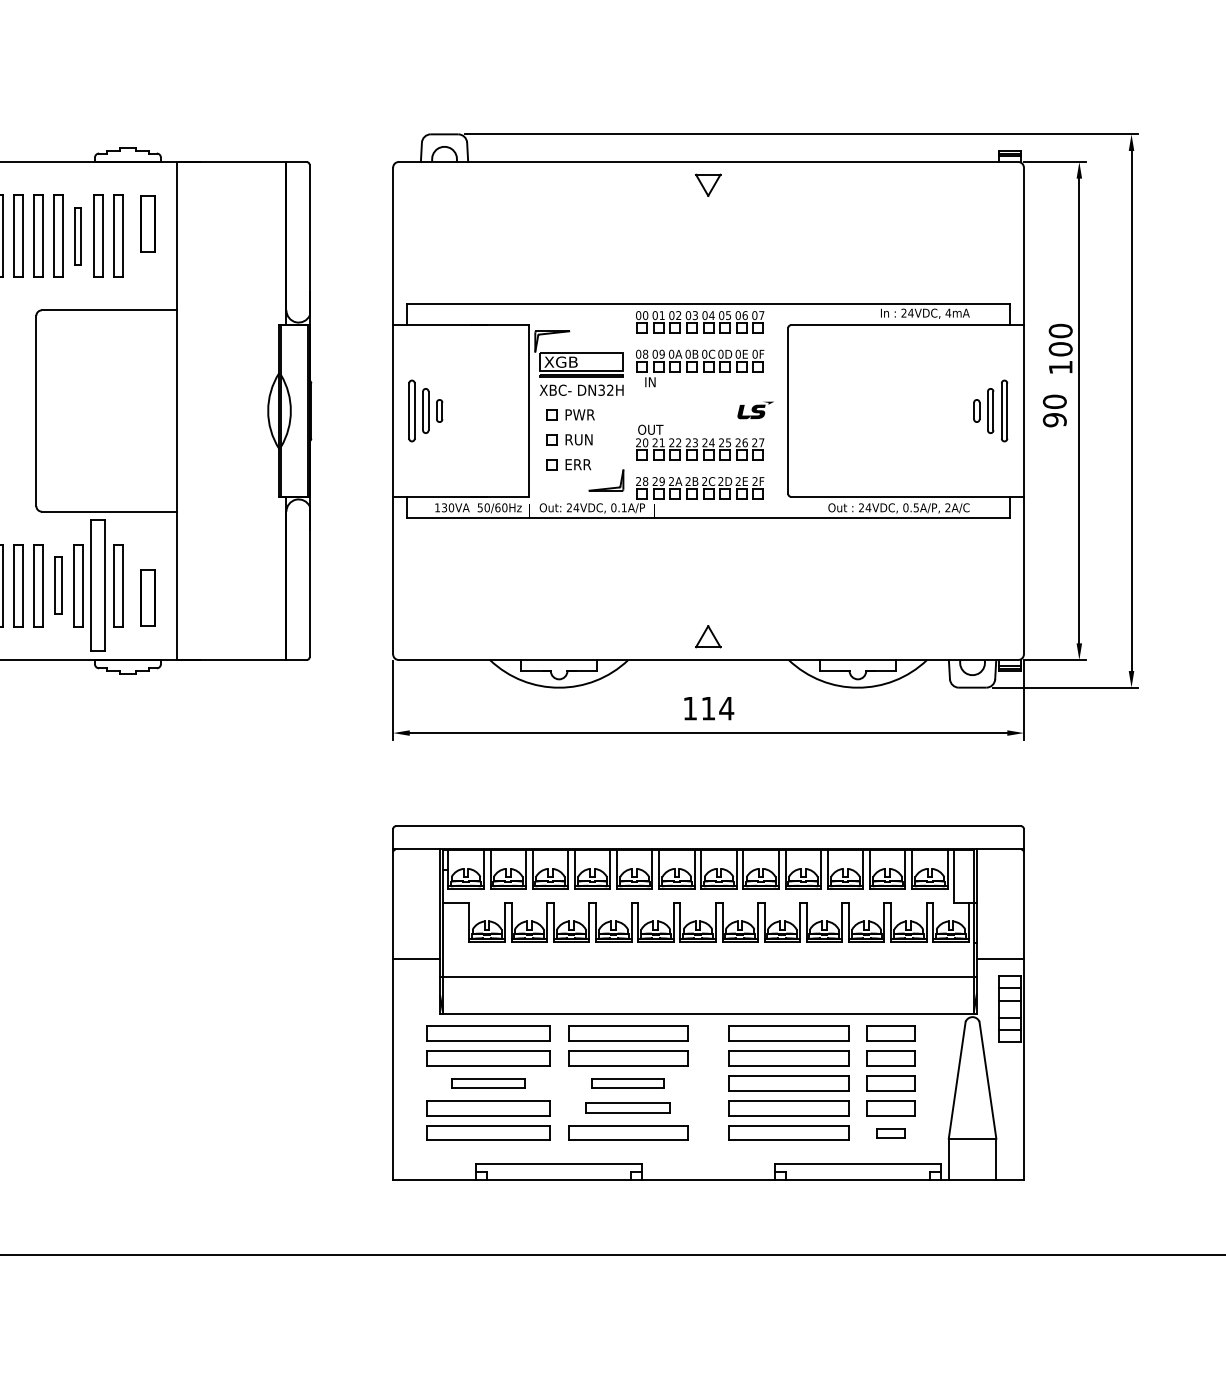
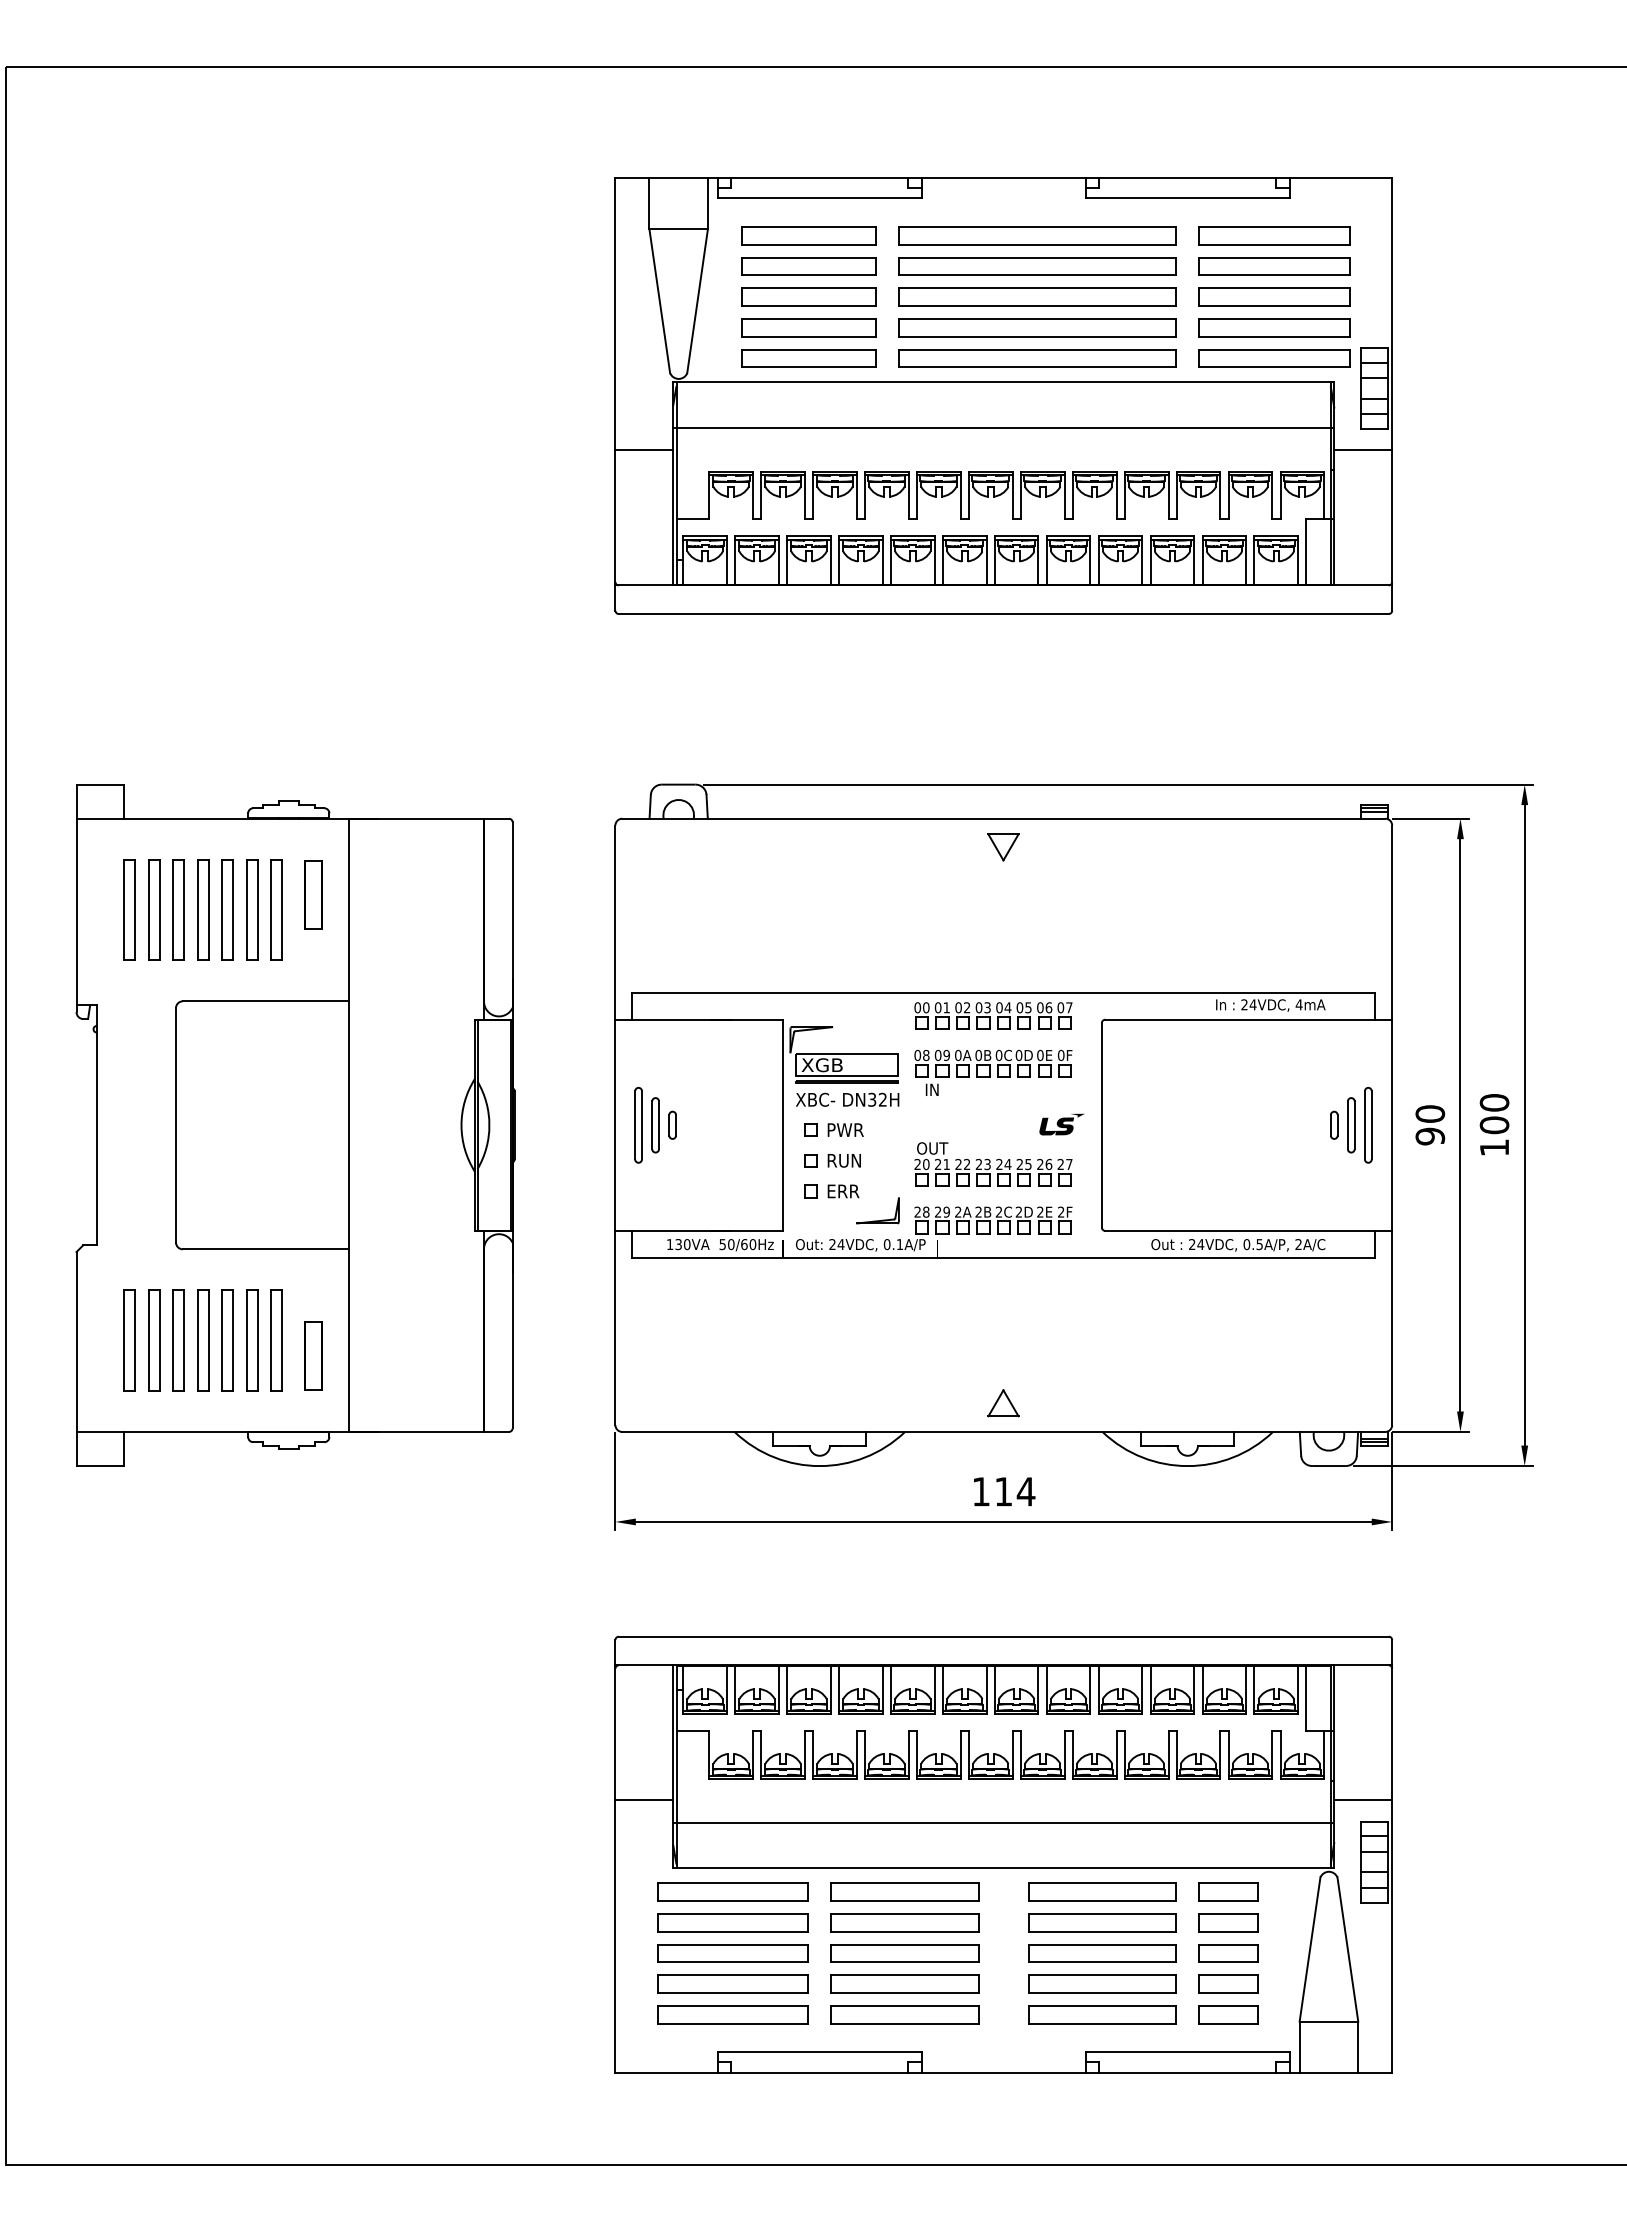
part: (78, 235) -> (227, 909), size x1.43
text: (1060, 348) -> (1494, 1124), moved
part: (58, 585) -> (203, 1340), size x1.43
part: (98, 585) -> (252, 1340), size x0.62
part: (488, 1083) -> (732, 1953), size x1.67
part: (627, 1083) -> (904, 1953), size x1.67
part: (627, 1107) -> (904, 1983), size x1.43
part: (890, 1133) -> (1228, 2014), size x1.67

